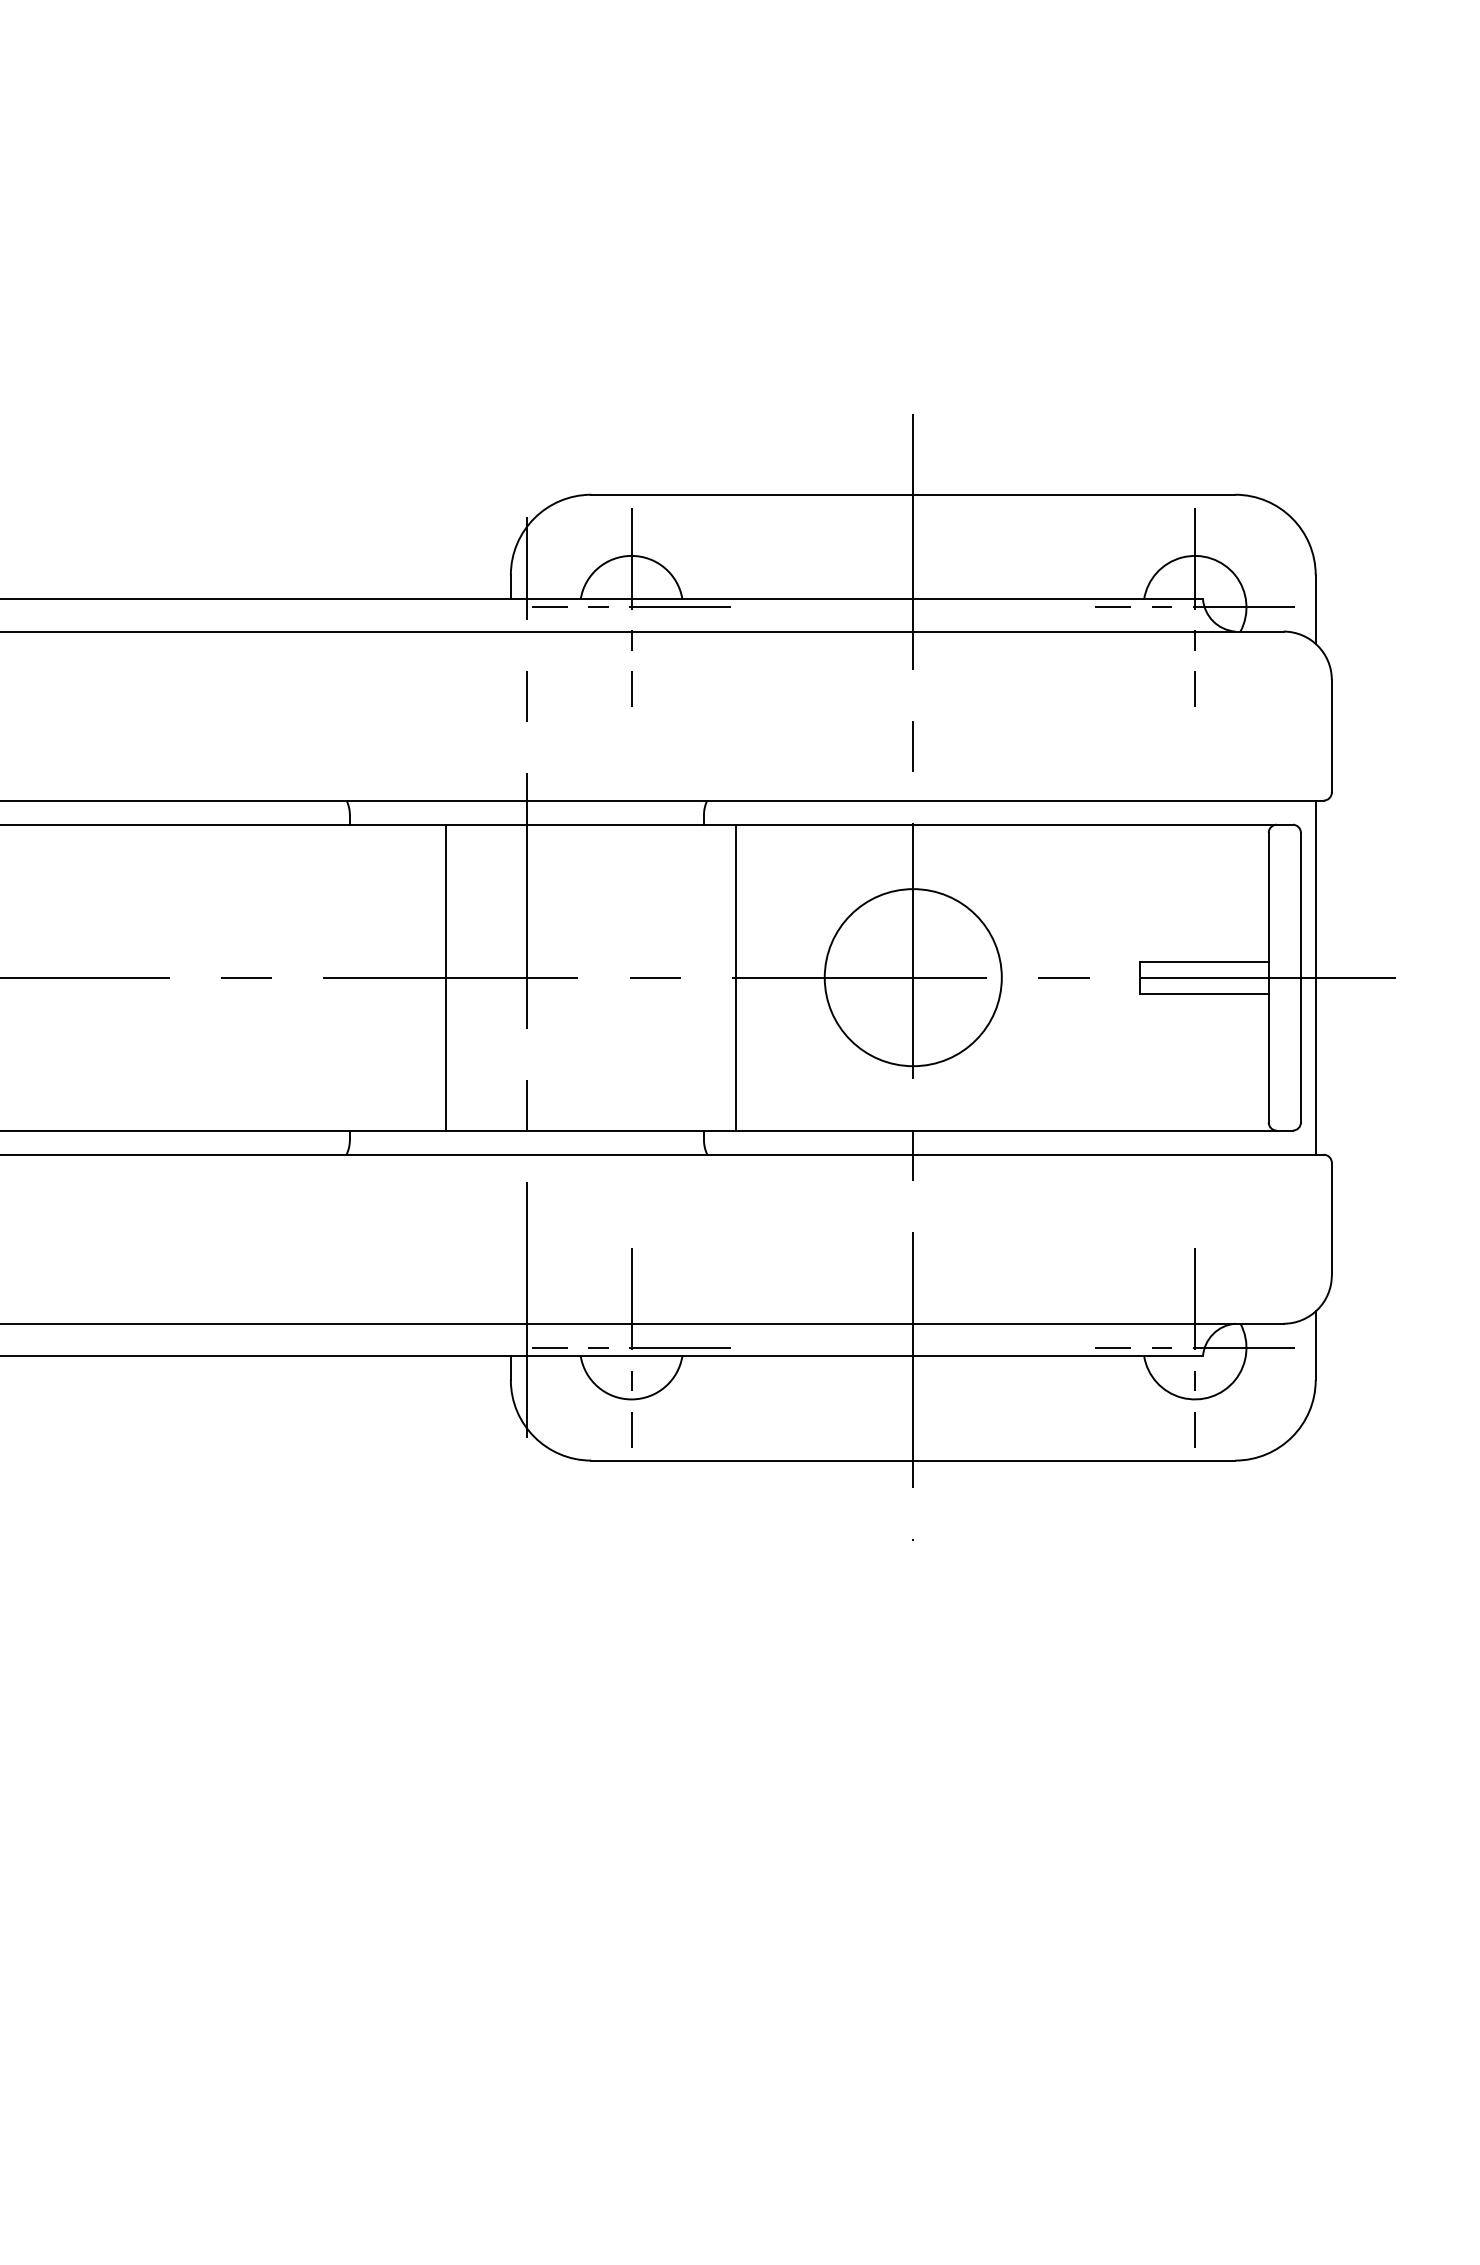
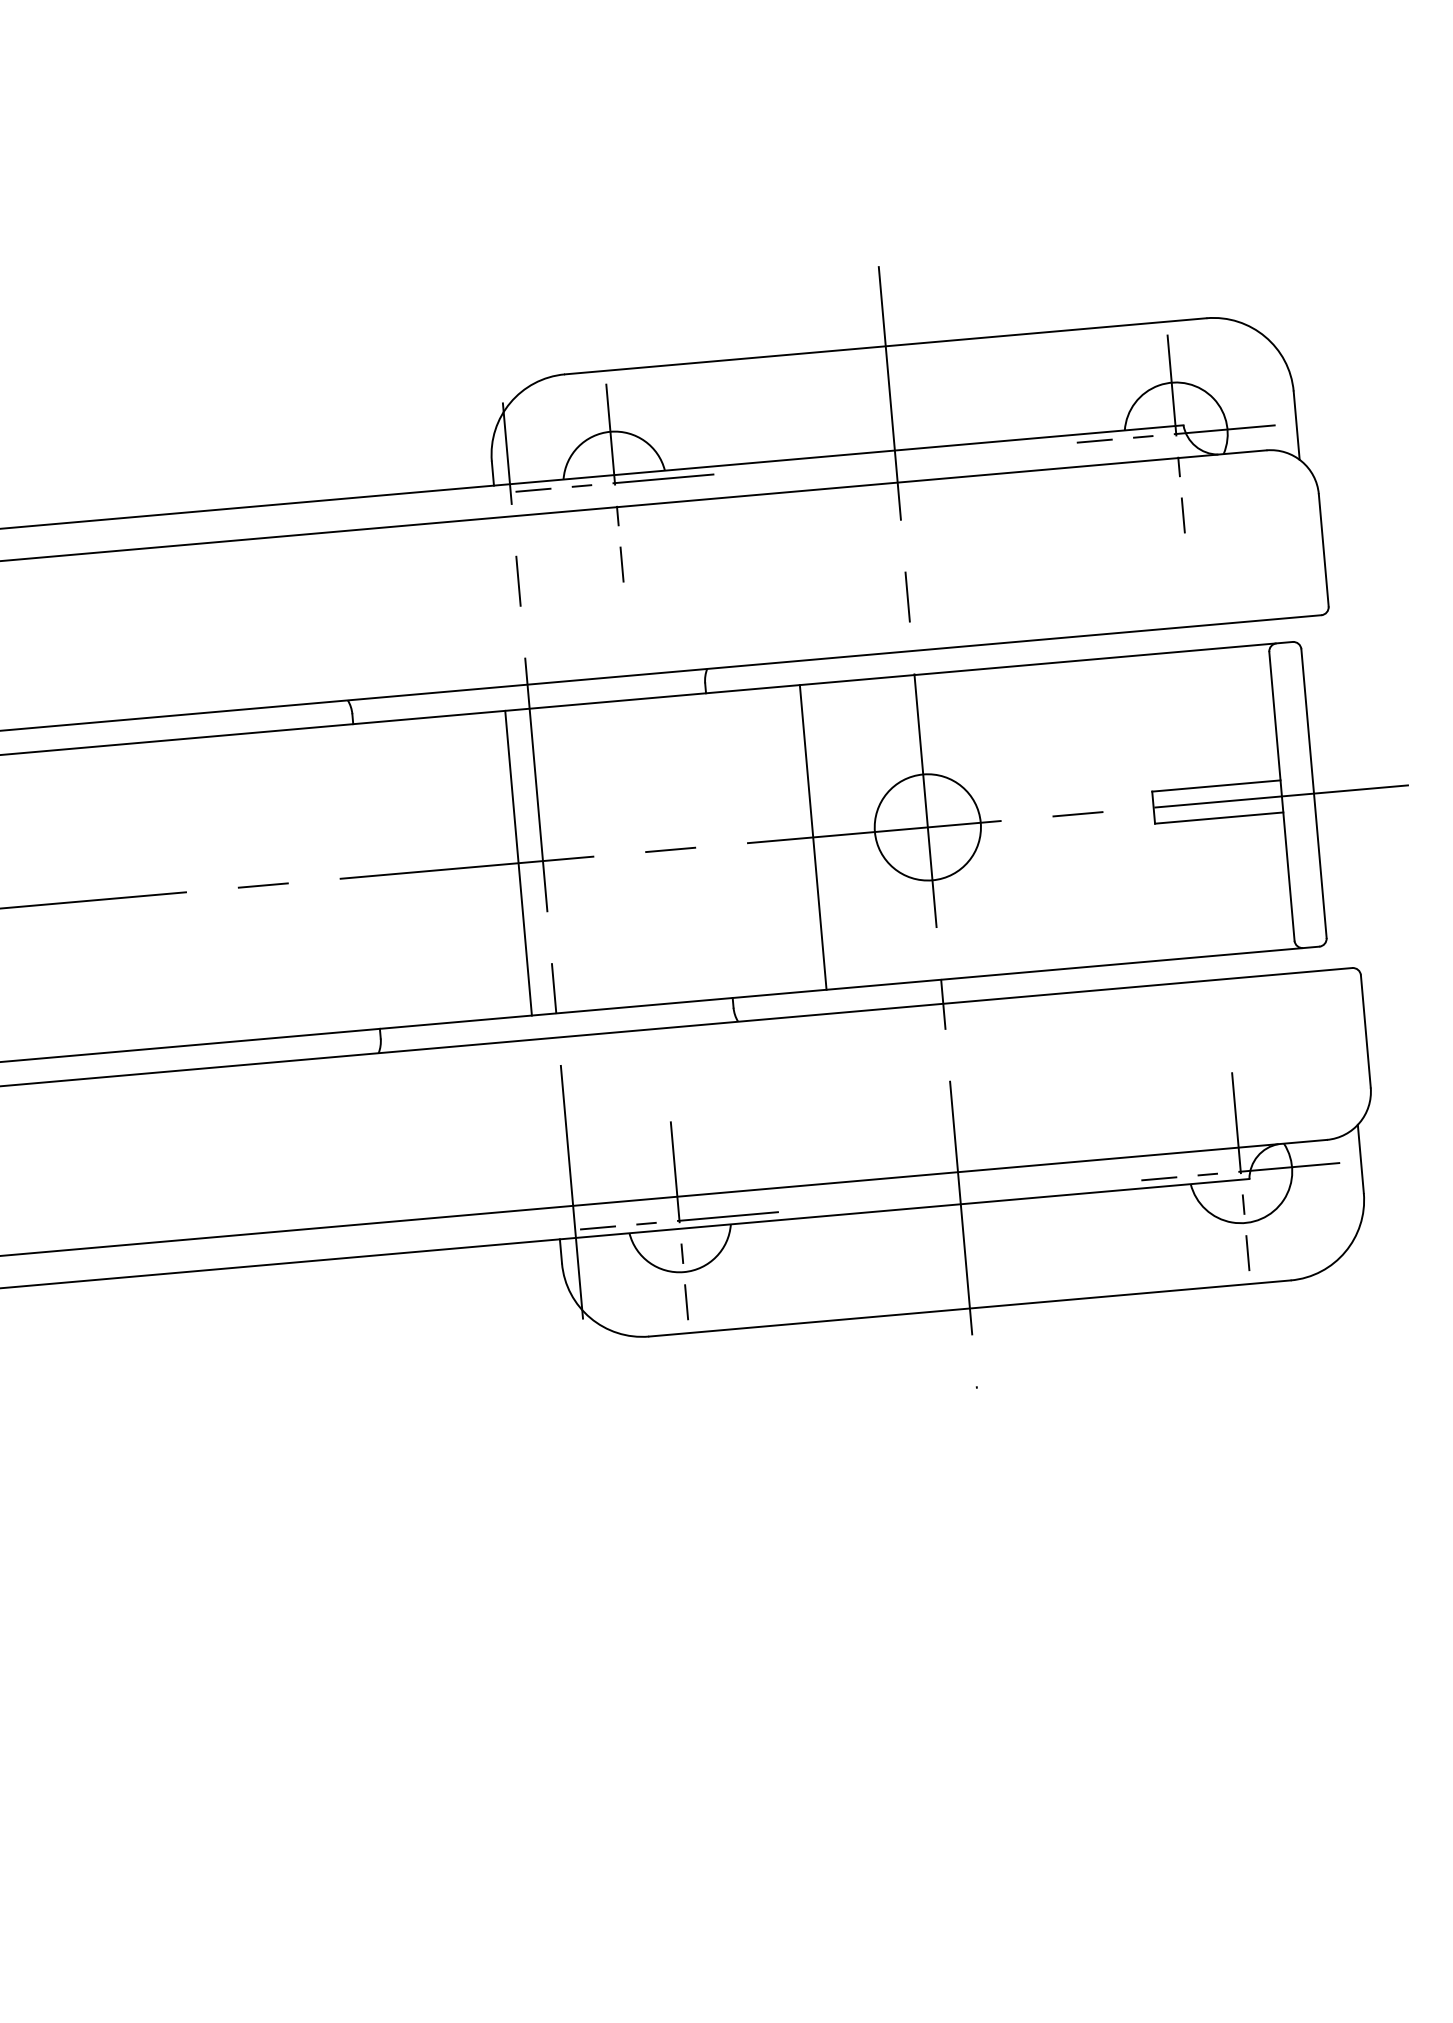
line: (446, 977) -> (518, 863), moved
line: (736, 977) -> (813, 837), moved
circle: (912, 977) -> (927, 827), size x0.6
line: (1315, 977) -> (1328, 792), removed

